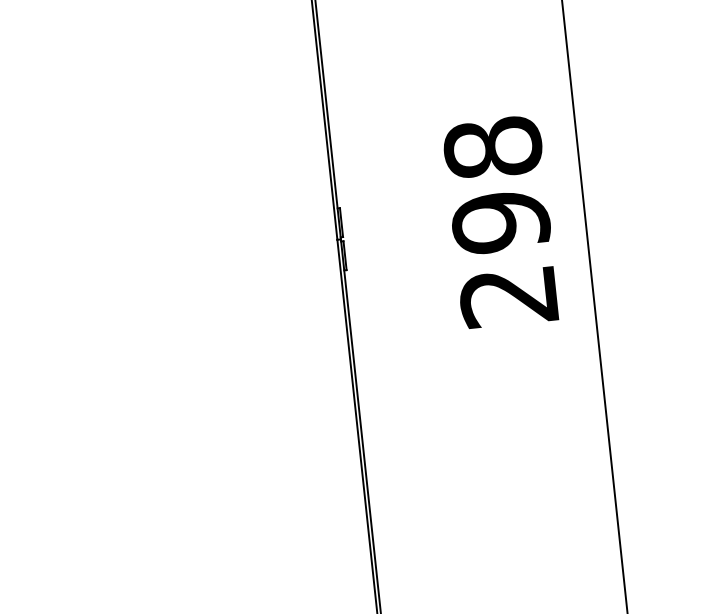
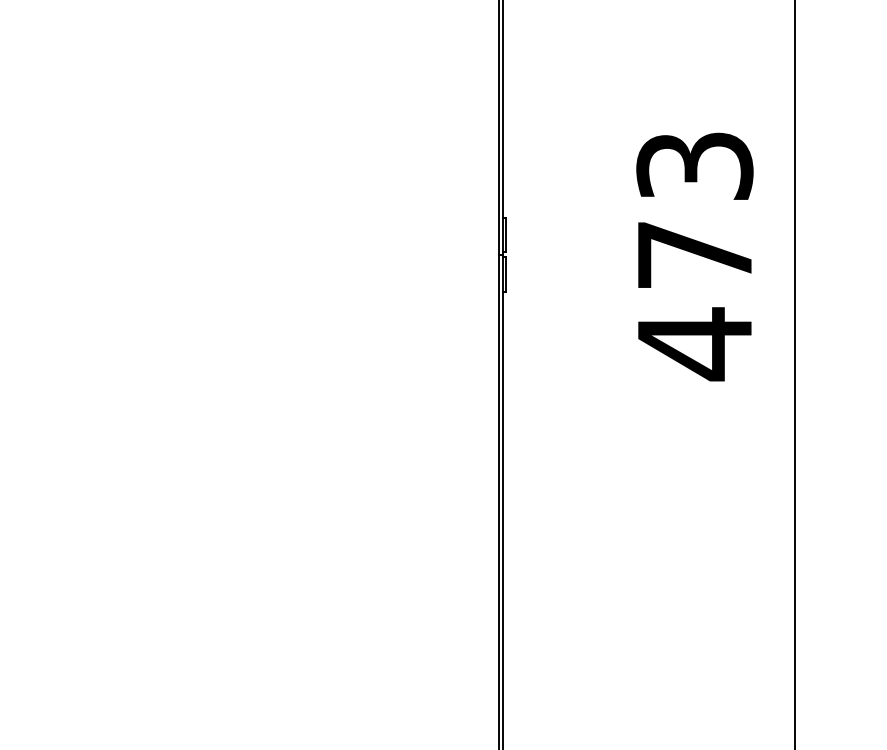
text: (500, 223) -> (694, 256), 298 -> 473

